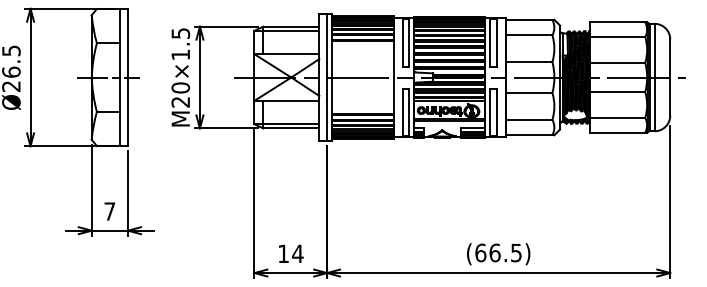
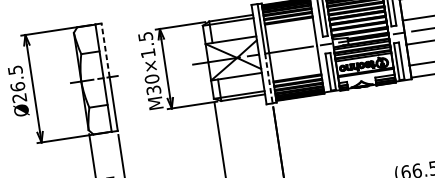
line: (128, 42) -> (105, 49), solid -> dashed
text: (180, 102) -> (153, 90), M20×1.5 -> M30×1.5
line: (327, 109) -> (269, 78), solid -> dashed

